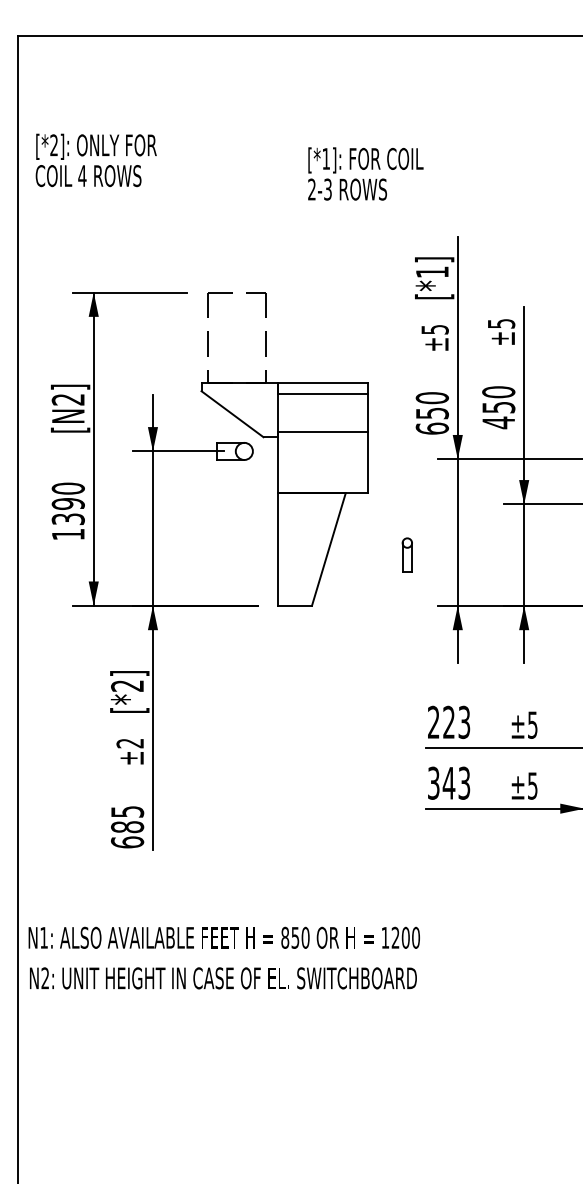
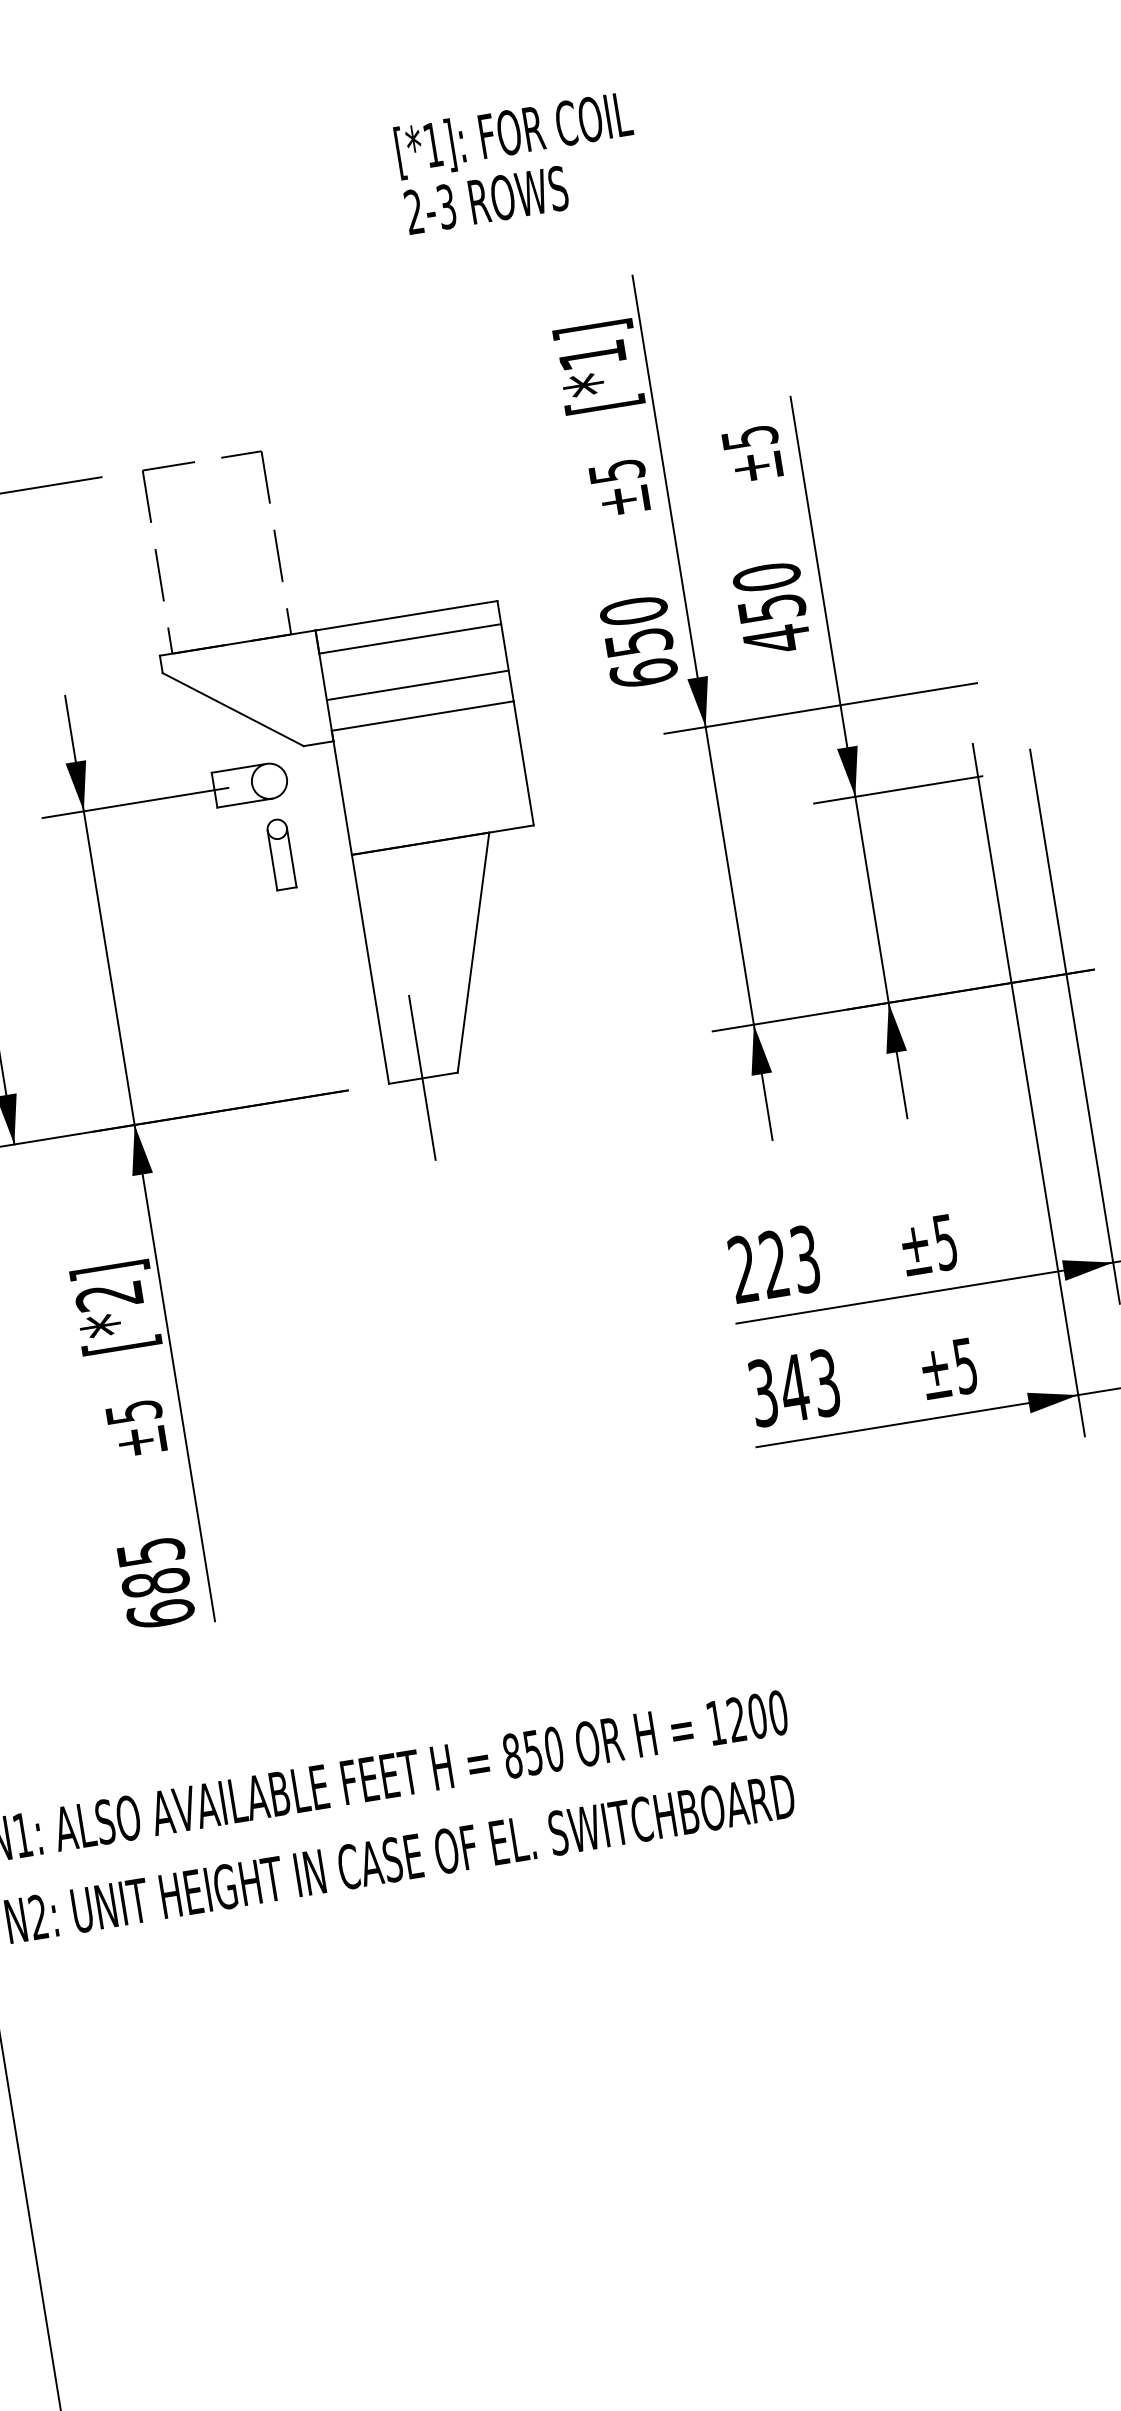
text: (365, 173) -> (517, 161), moved
line: (322, 416) -> (416, 684), added
part: (406, 554) -> (279, 852), moved
line: (294, 605) -> (422, 1077), added
text: (130, 743) -> (134, 1412), ±2 -> ±5

